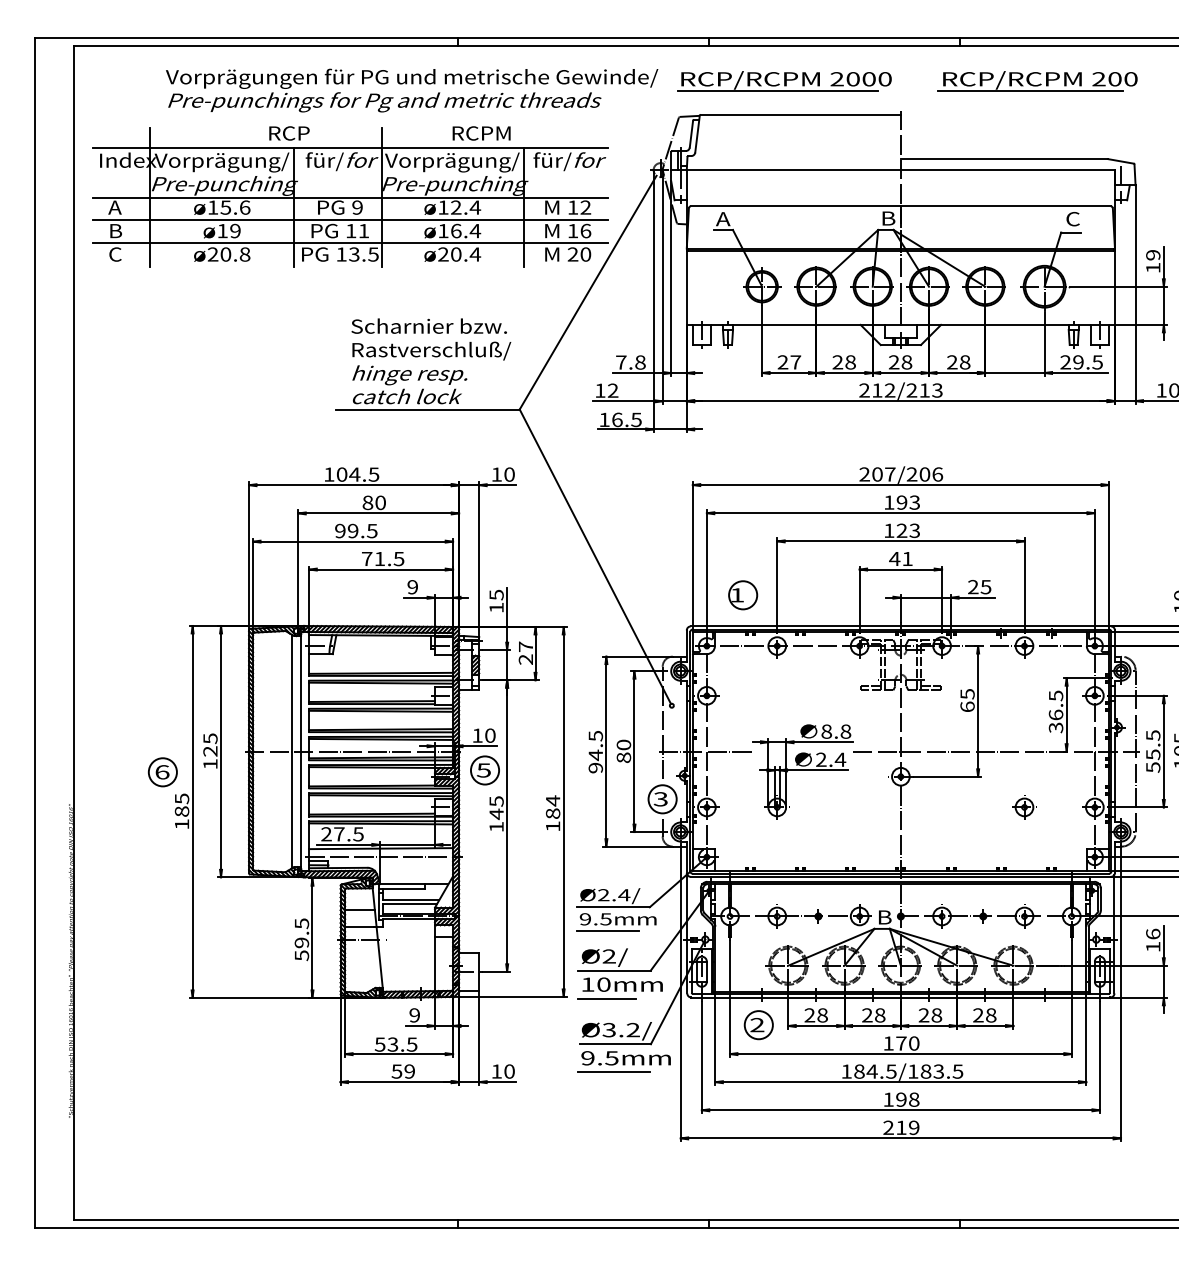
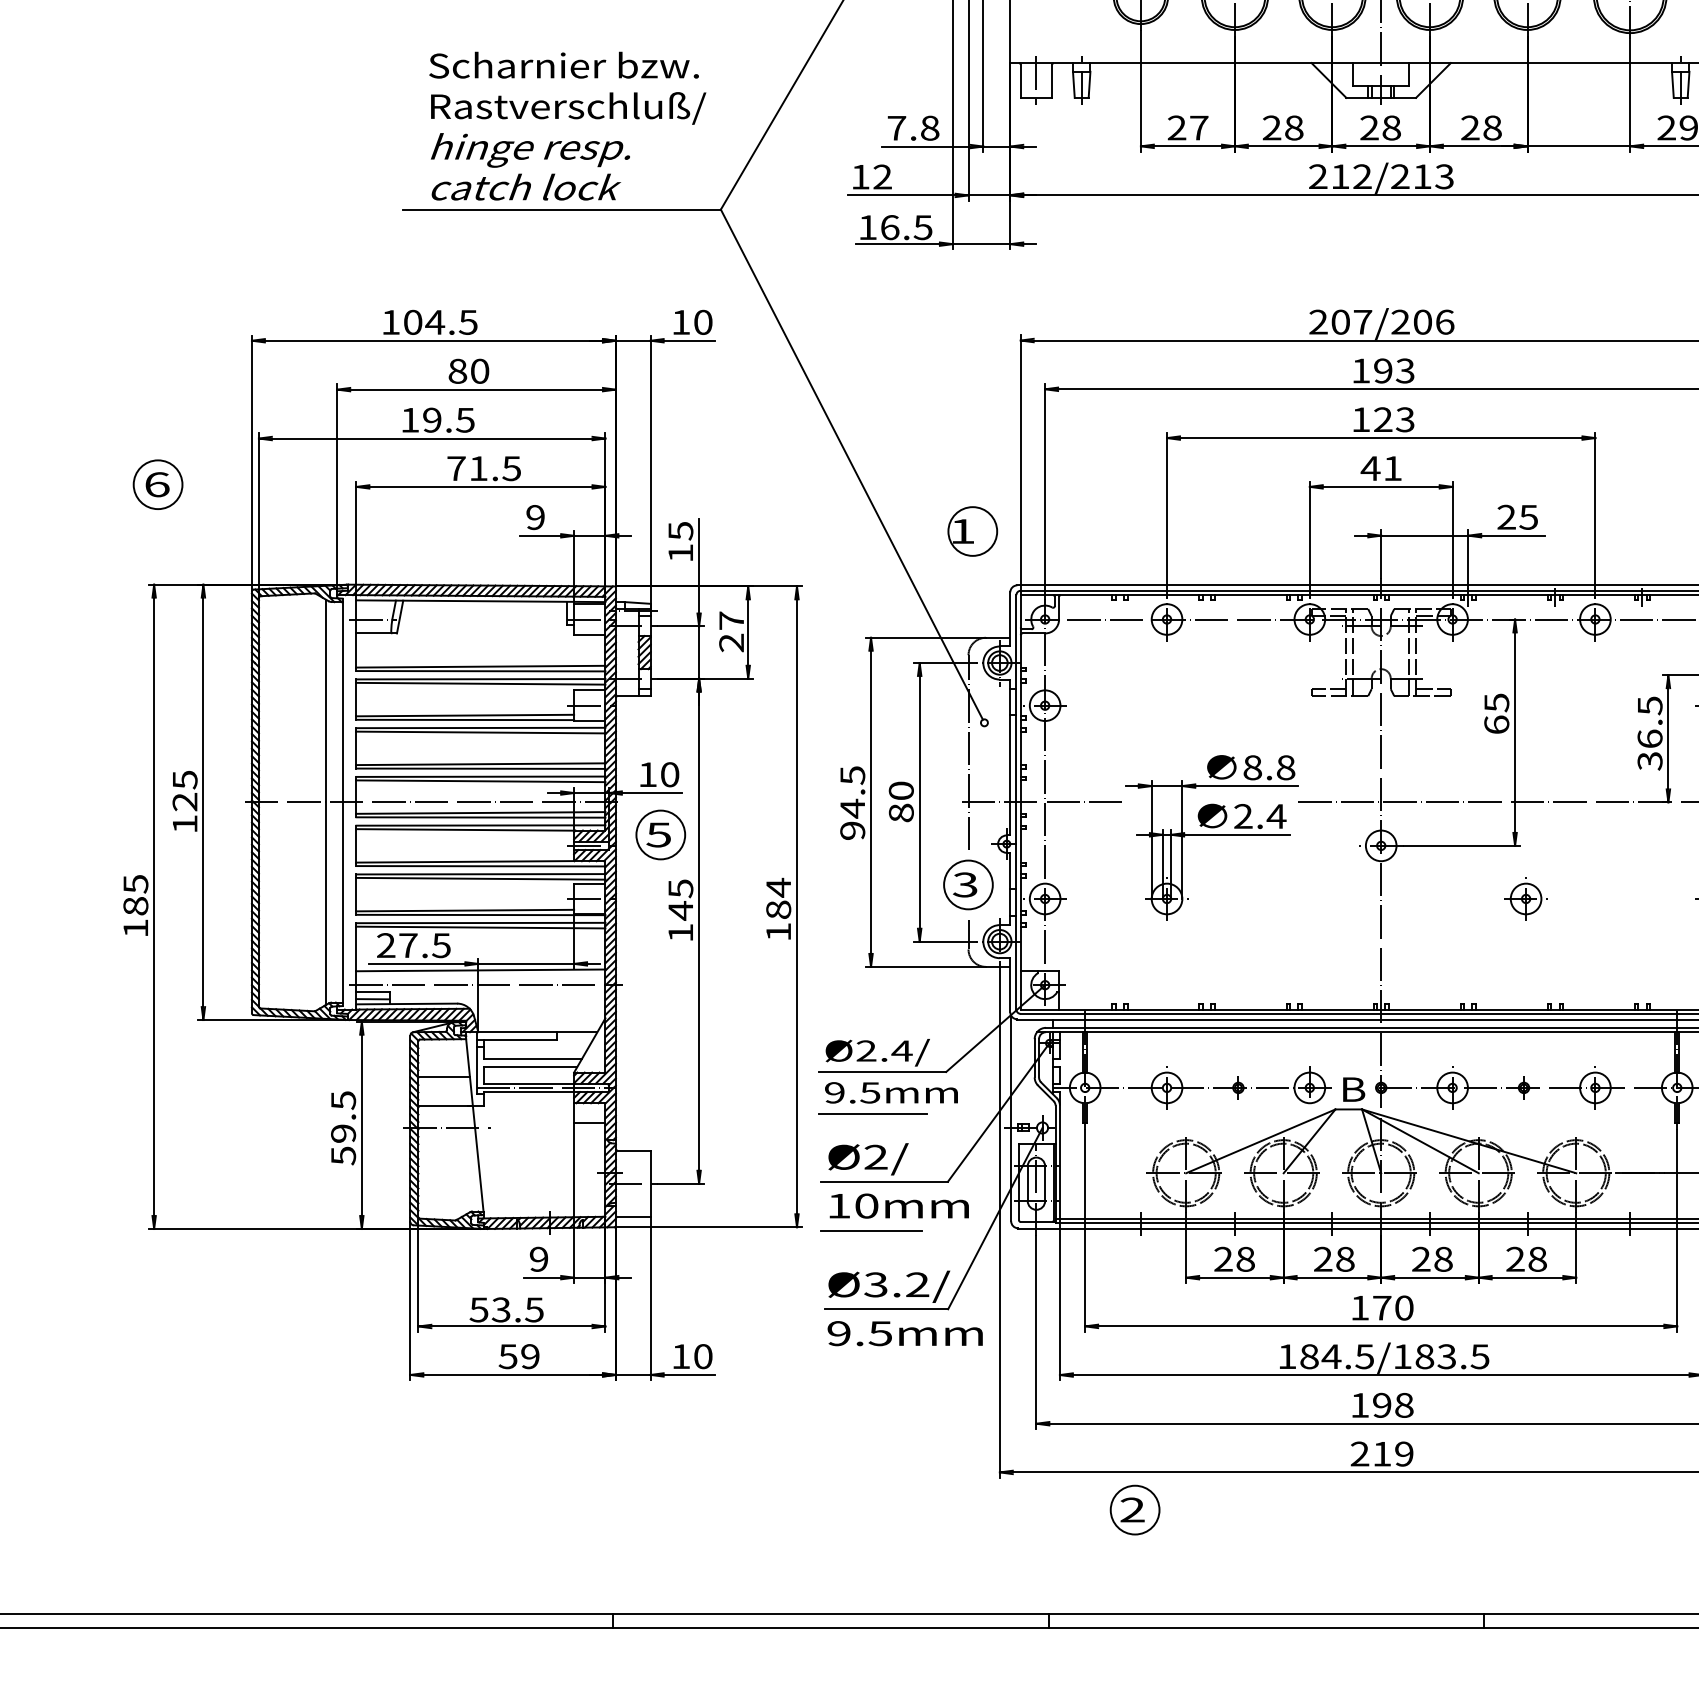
text: (340, 530) -> (410, 419), 99.5 -> 19.5
part: (743, 595) -> (973, 531), moved
part: (162, 772) -> (157, 485), moved
part: (1024, 807) -> (1526, 899), moved
part: (758, 1025) -> (1134, 1510), moved
line: (613, 1072) -> (883, 1358), removed

